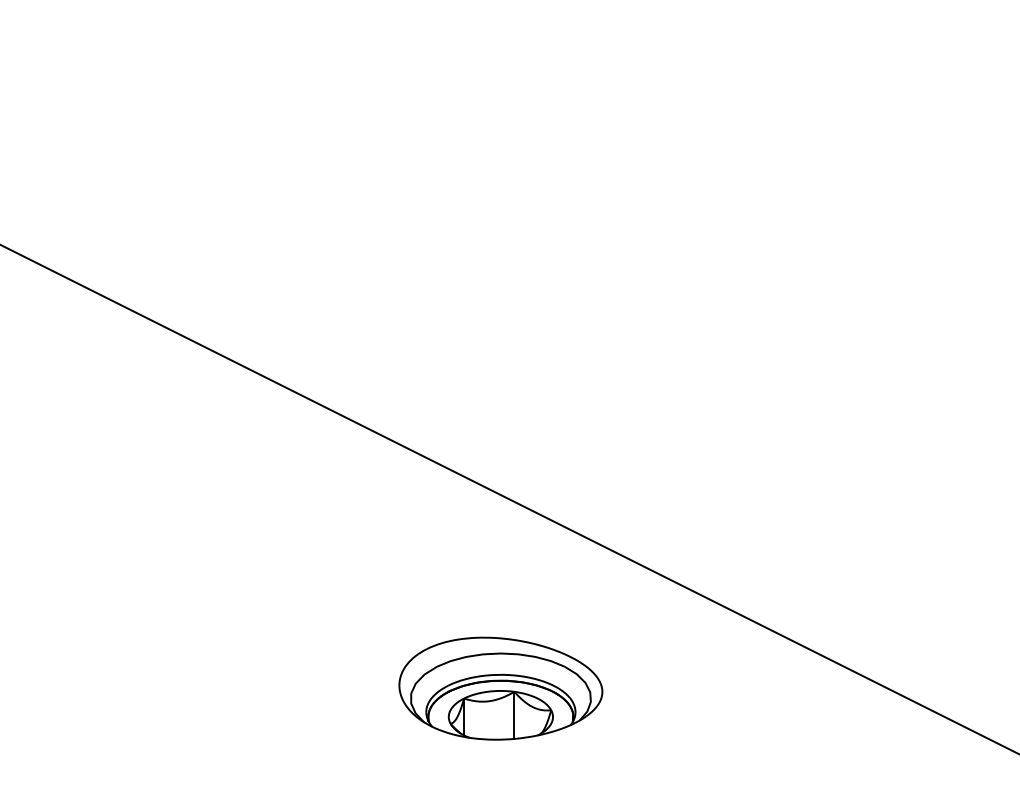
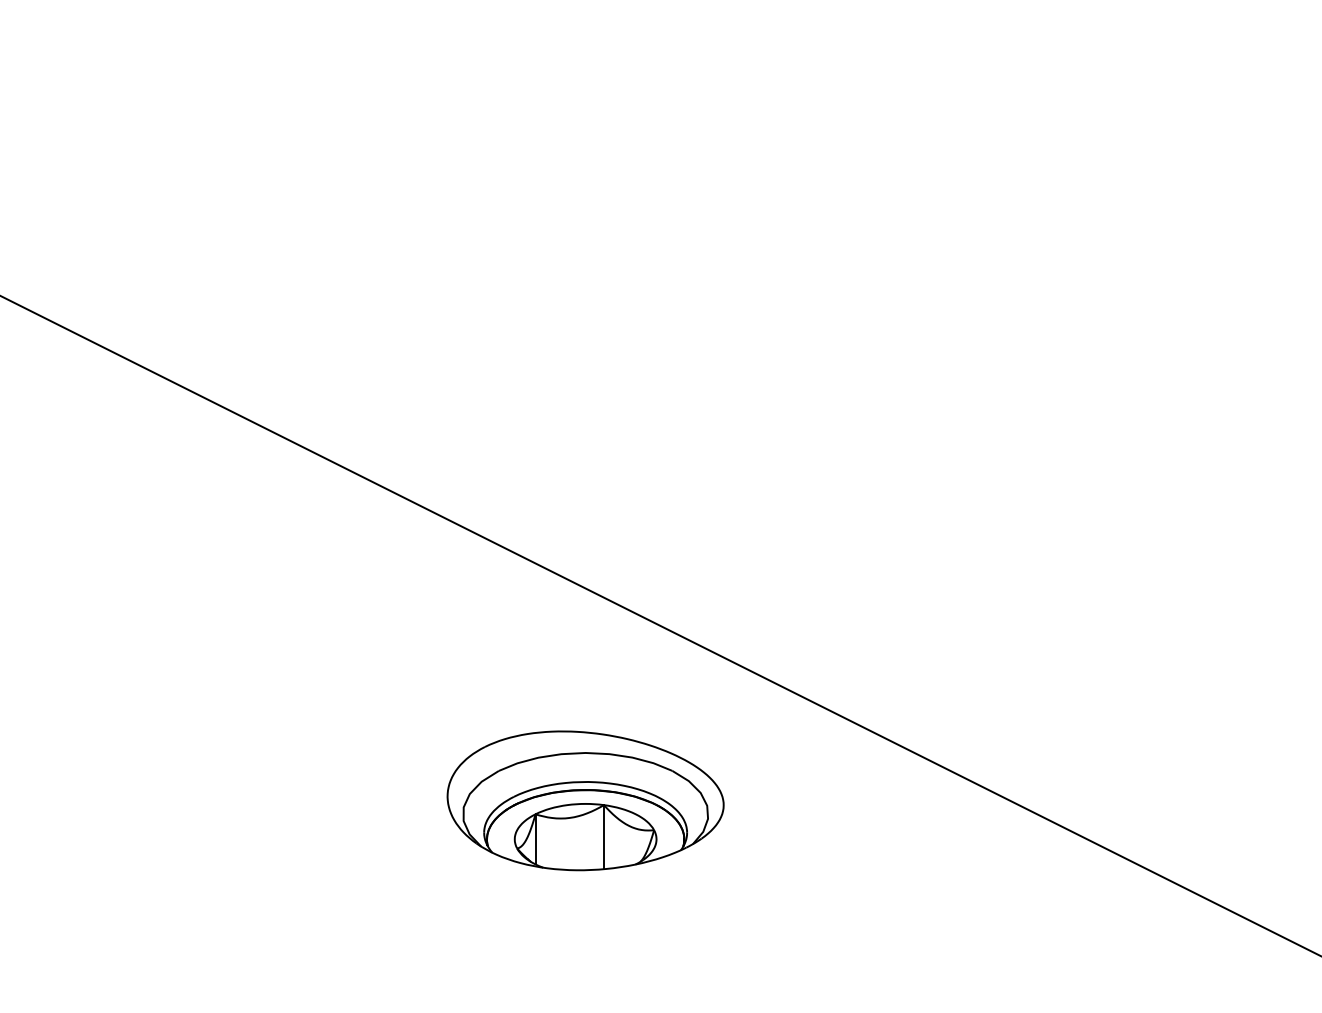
part: (500, 688) -> (585, 800), moved

